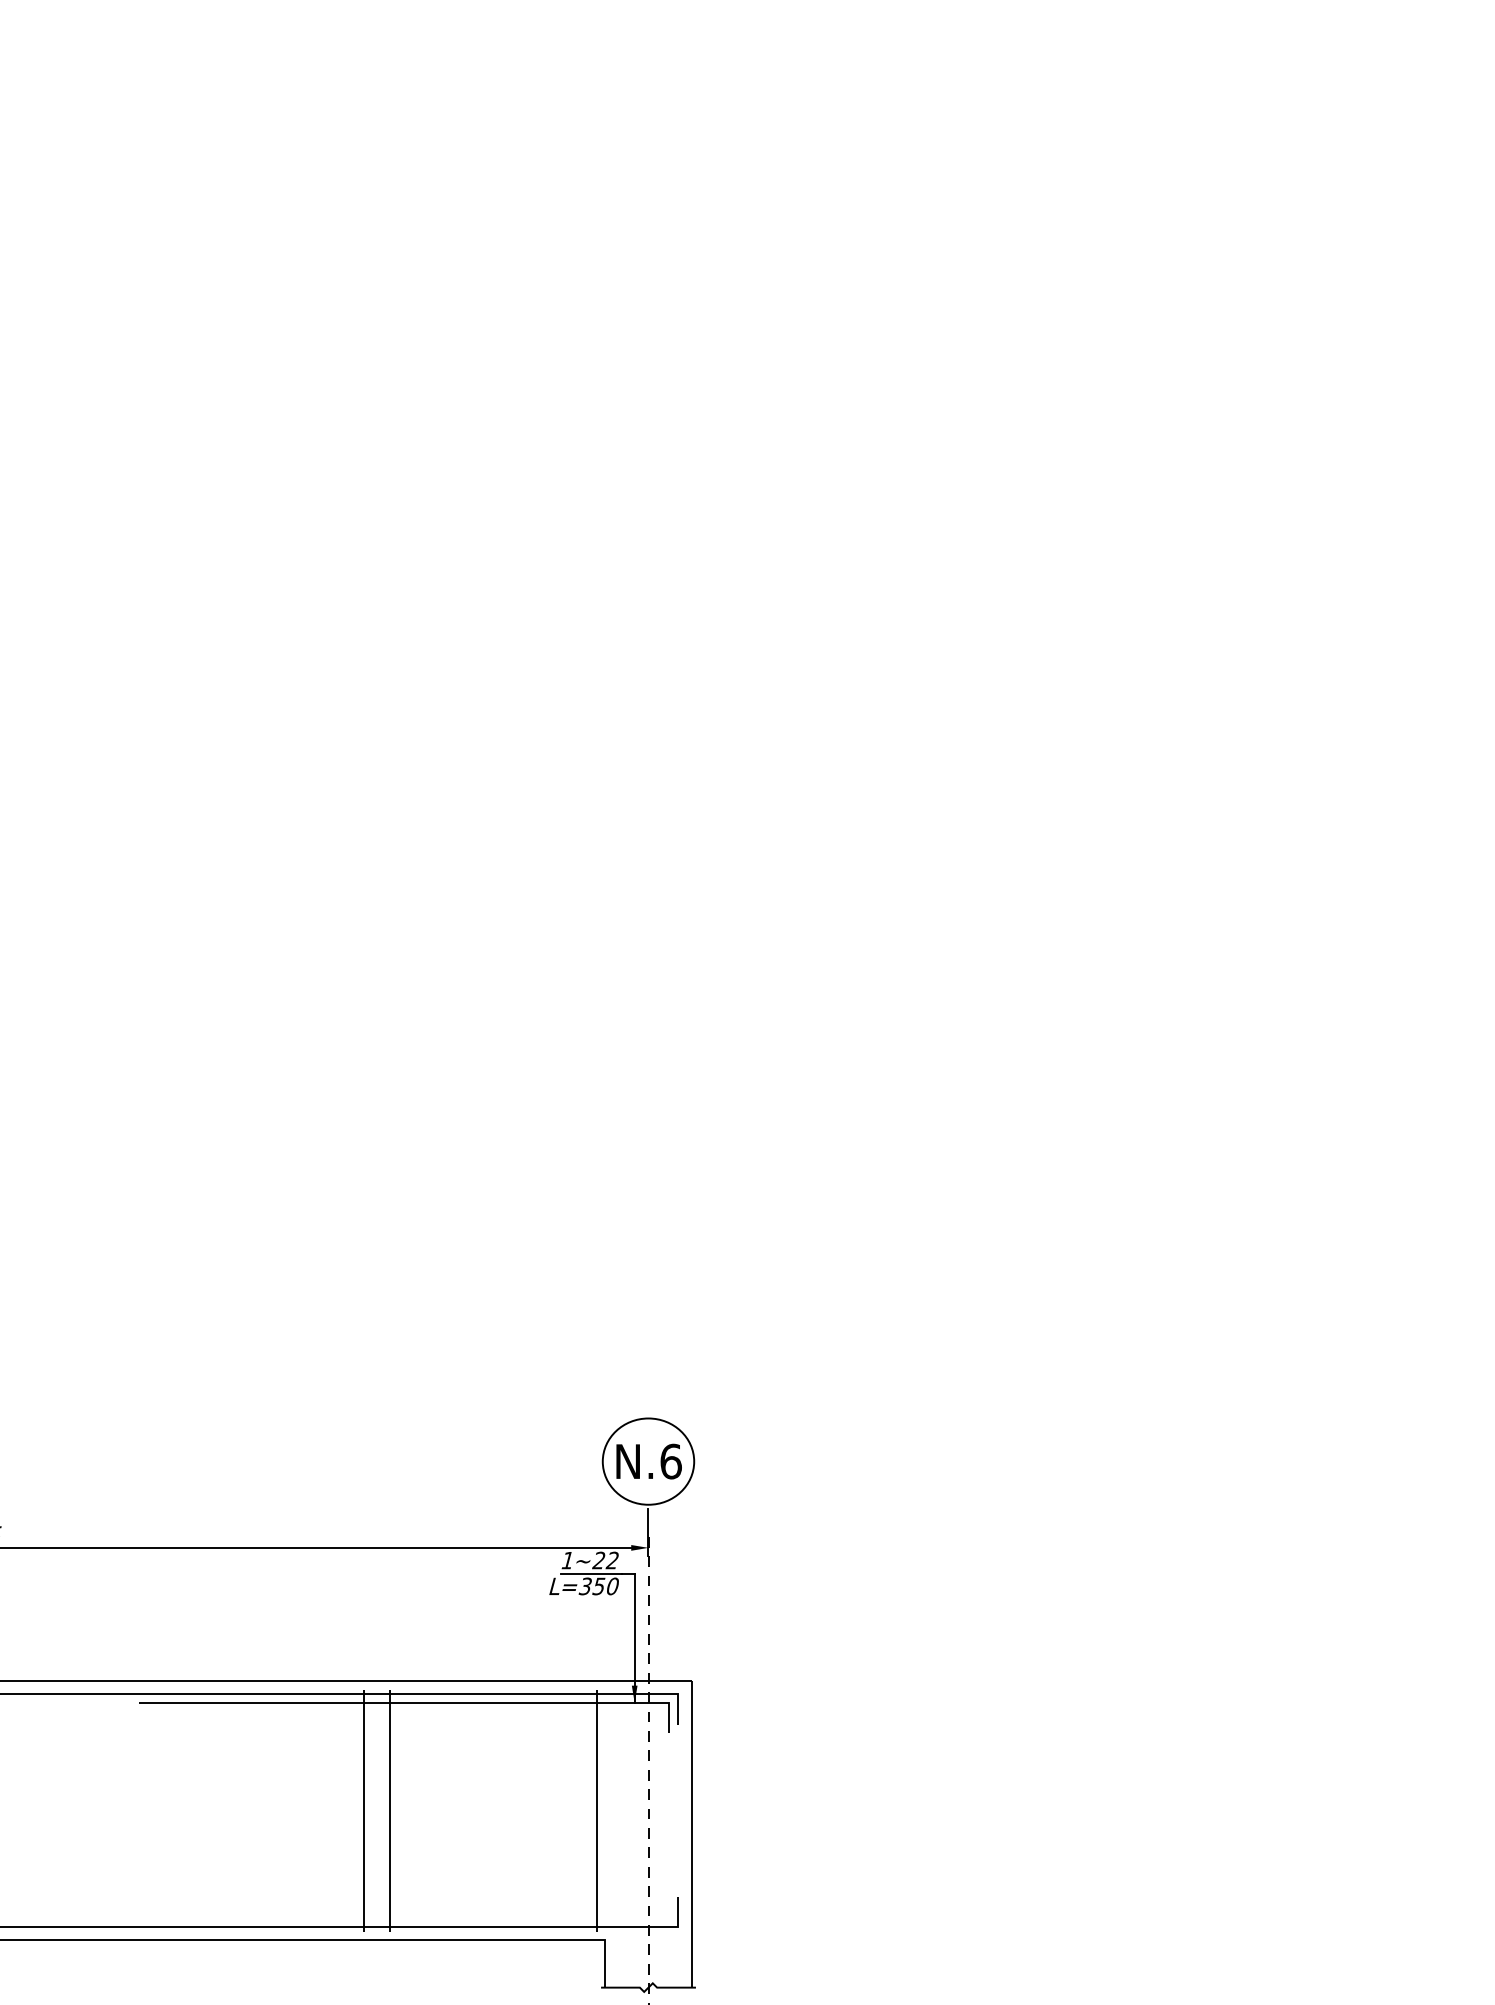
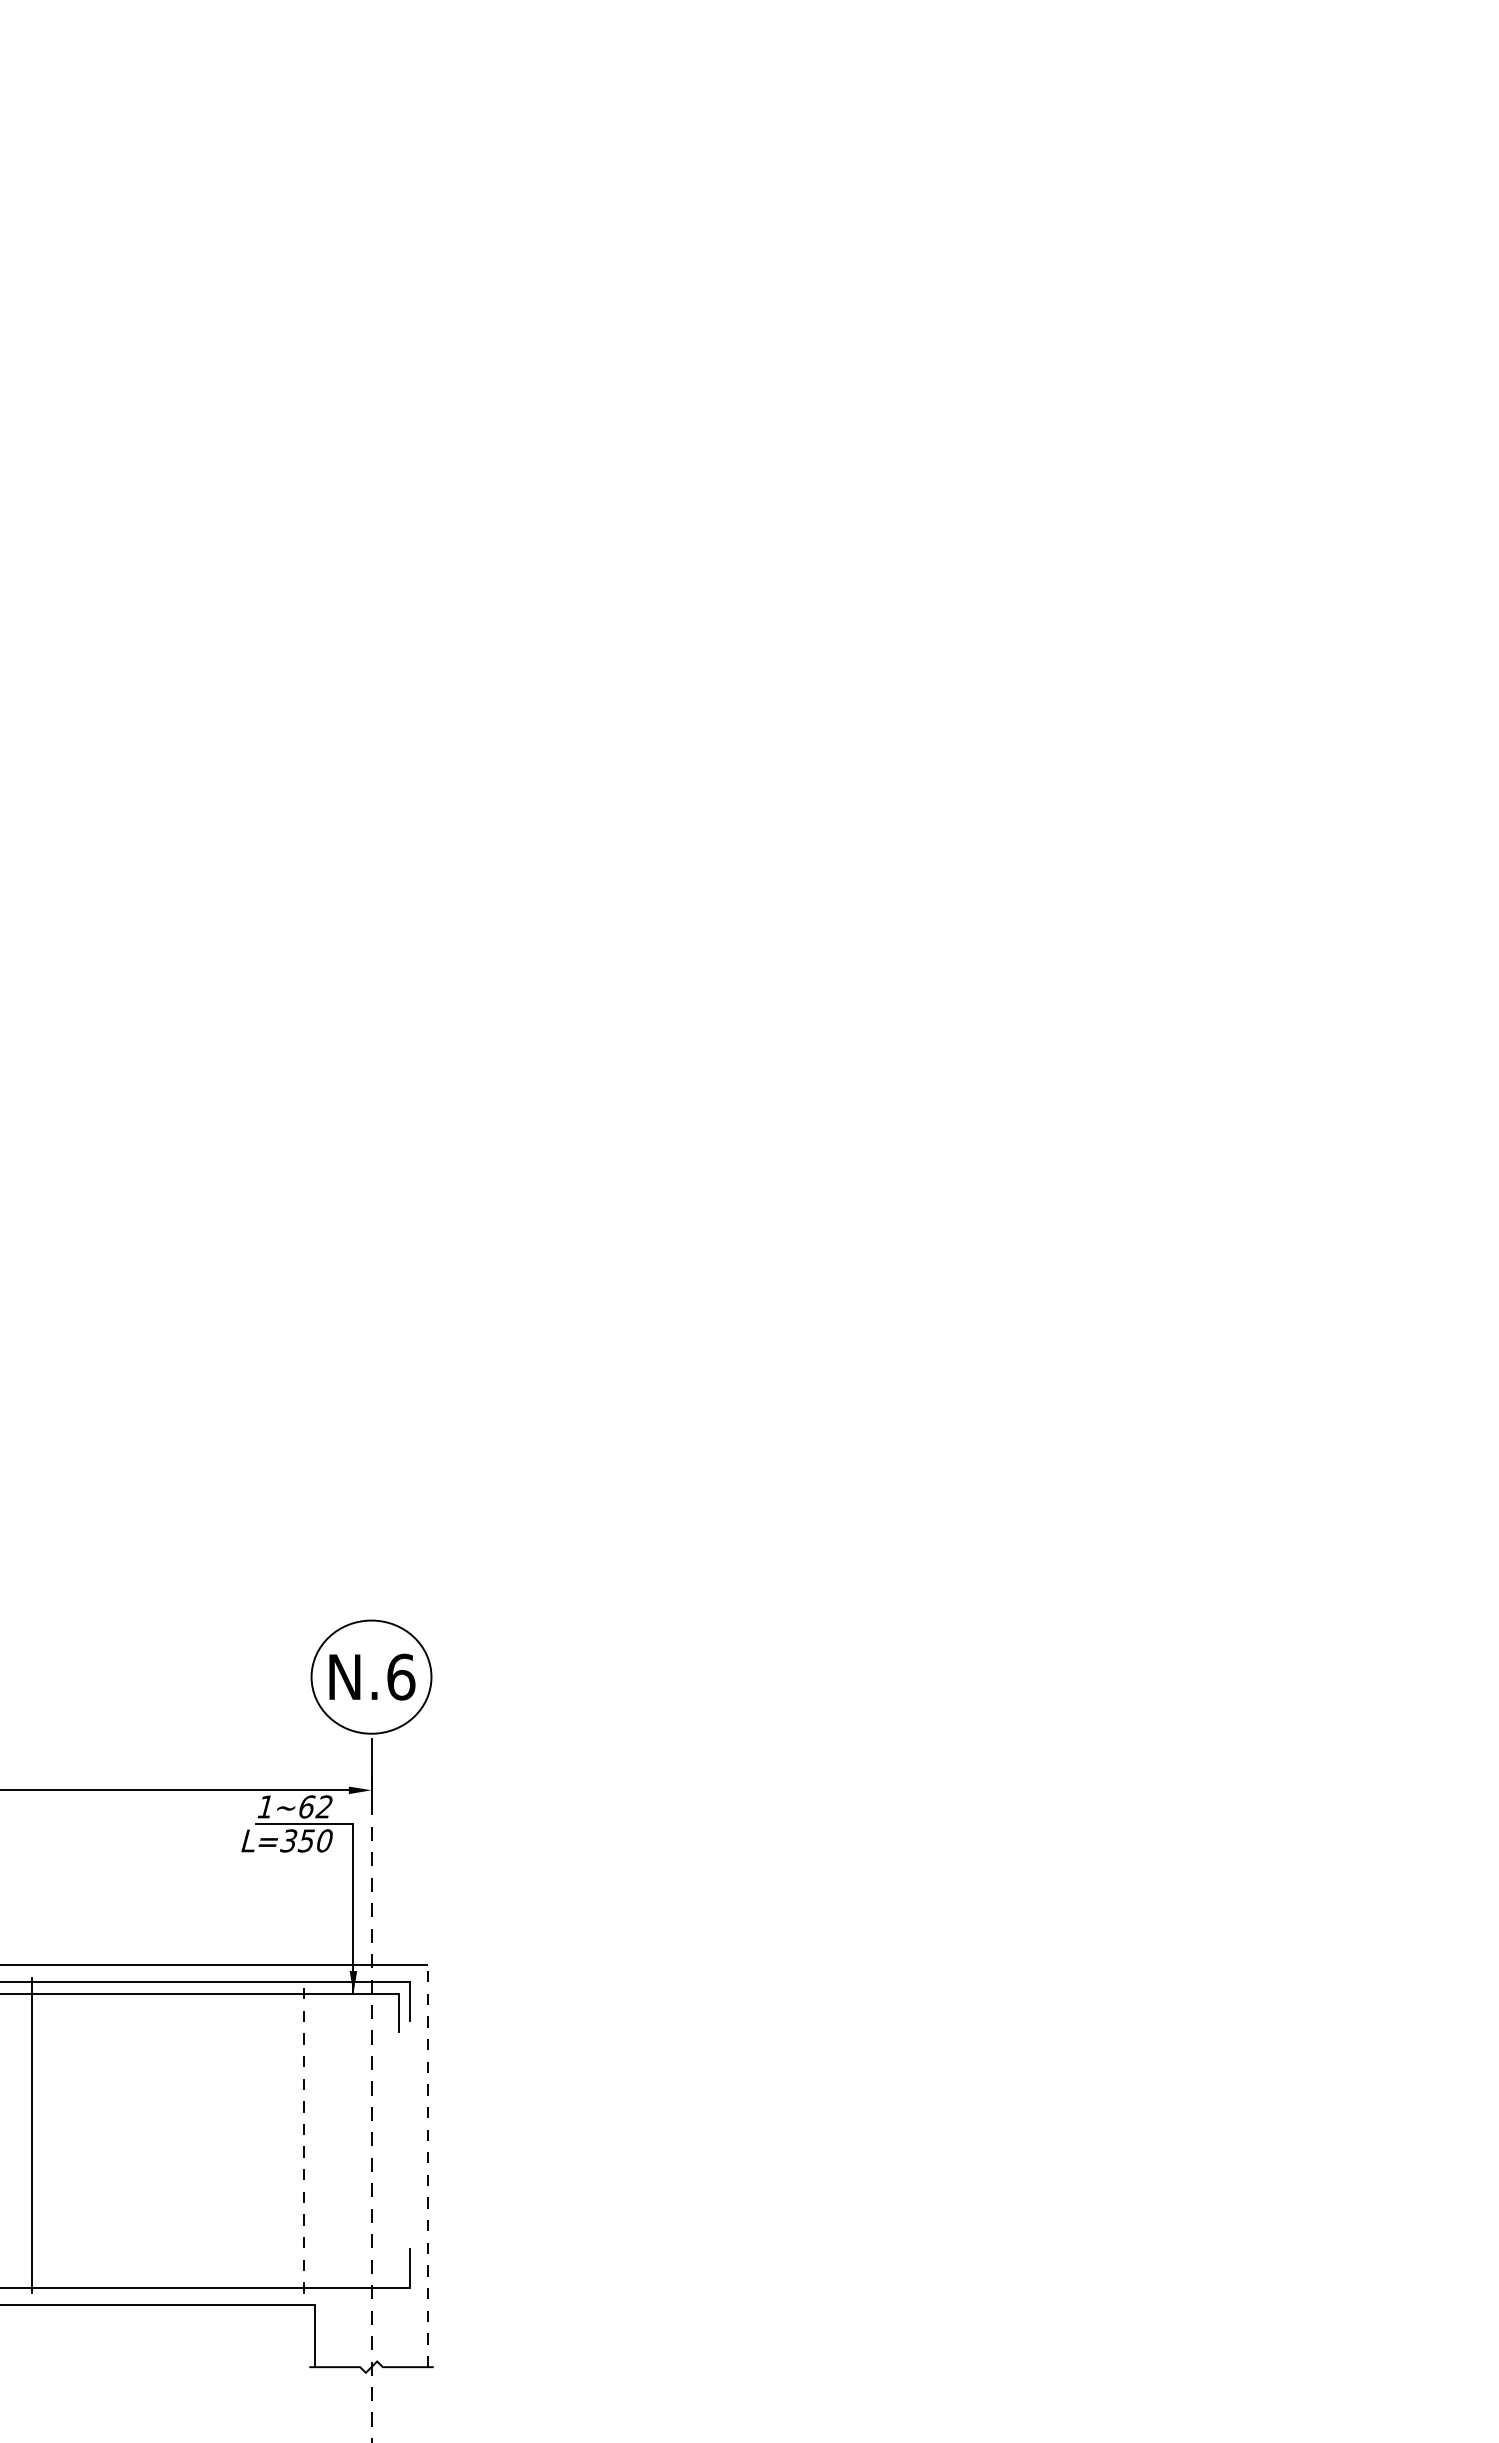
text: (598, 1560) -> (305, 1806), 1~22 -> 1~62
line: (596, 1810) -> (303, 2134), solid -> dashed
line: (691, 1834) -> (427, 2166), solid -> dashed

